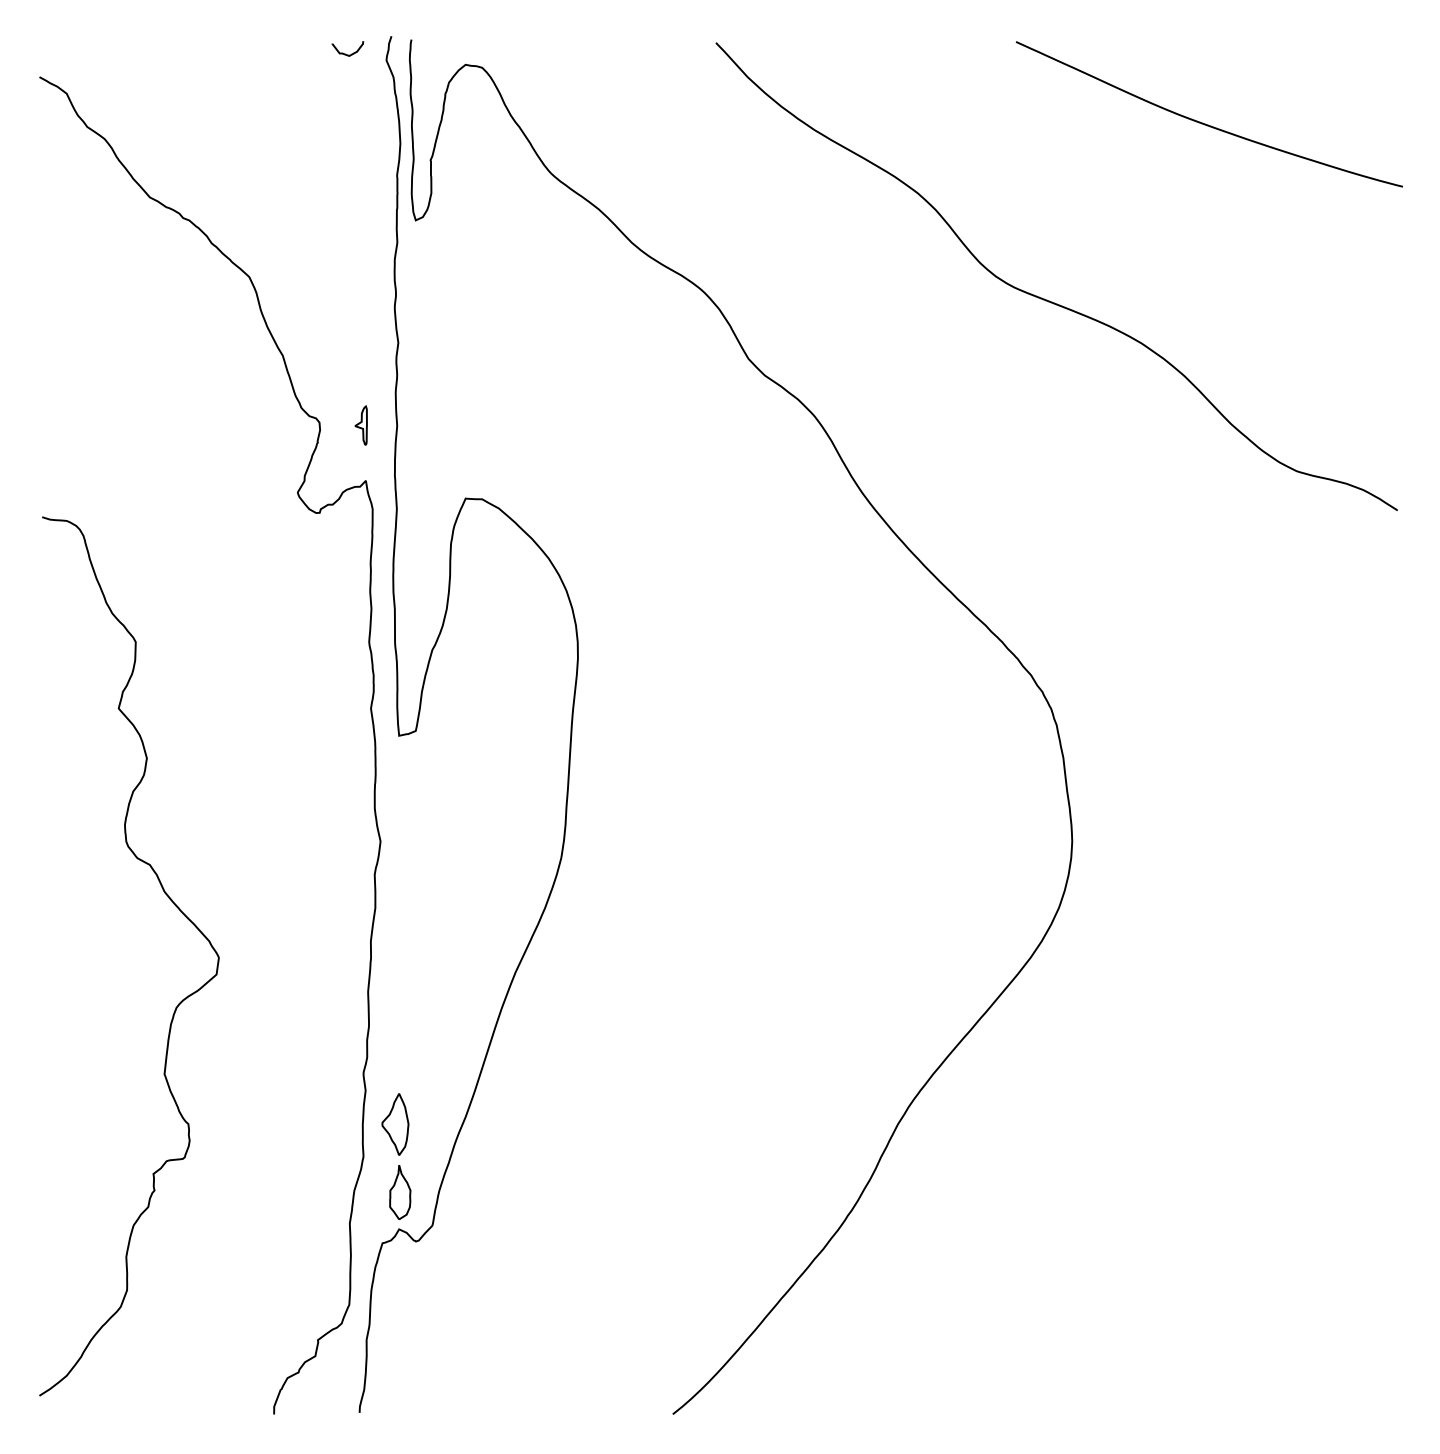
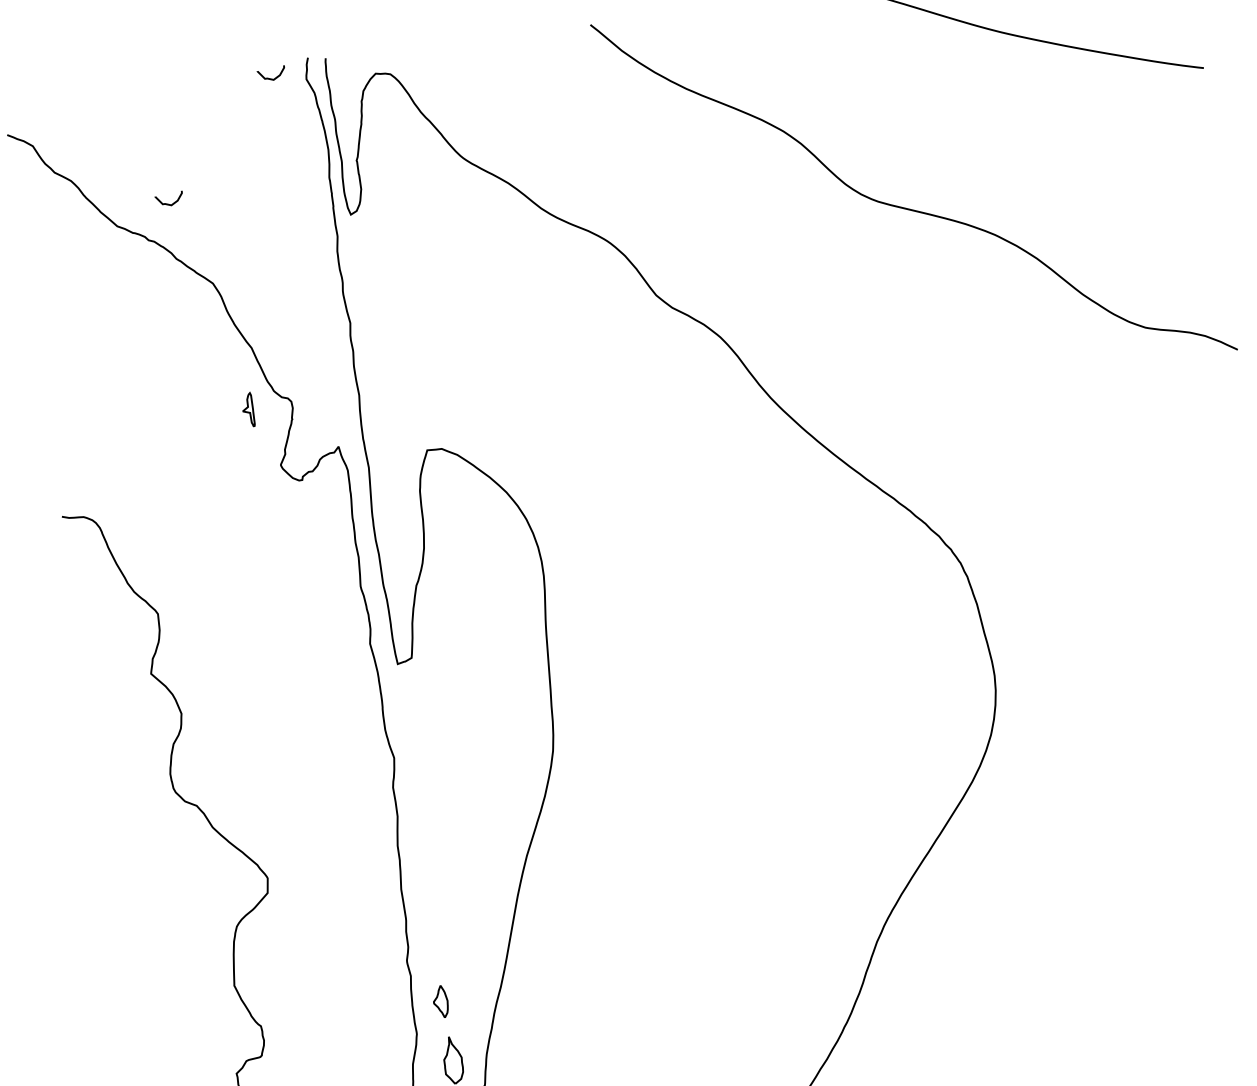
curve: (210, 179) -> (167, 203), added
part: (360, 425) -> (247, 410), moved
part: (395, 1124) -> (440, 1001), size x0.6

